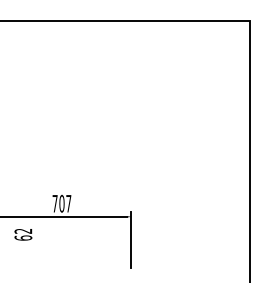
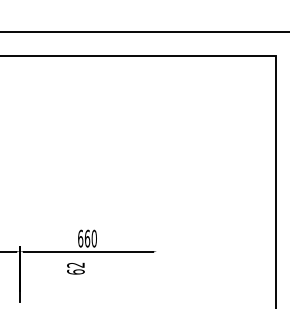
text: (61, 203) -> (87, 238), 707 -> 660
text: (22, 234) -> (75, 268), moved
line: (130, 240) -> (156, 275), removed

